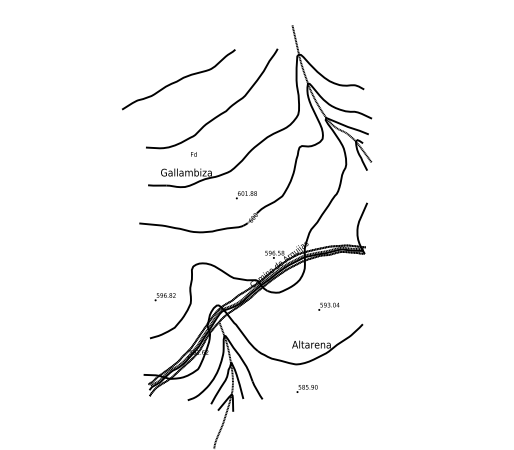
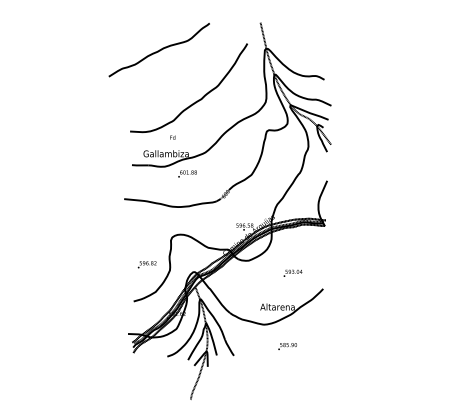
curve: (178, 79) -> (159, 49), moved
text: (246, 194) -> (187, 173), moved
text: (306, 388) -> (287, 346), moved

